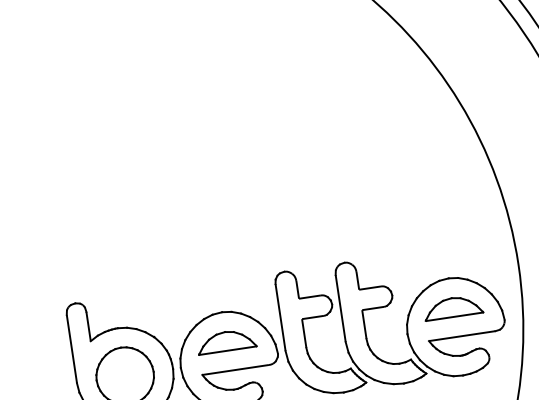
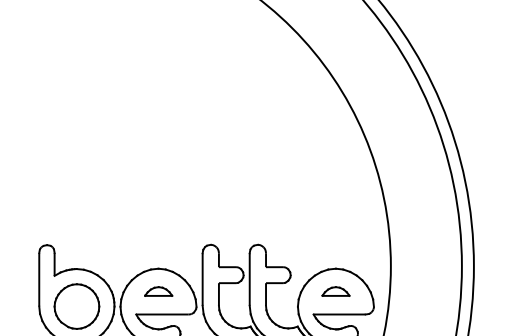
part: (452, 307) -> (335, 291), size x0.6
part: (226, 341) -> (158, 291), size x0.6

